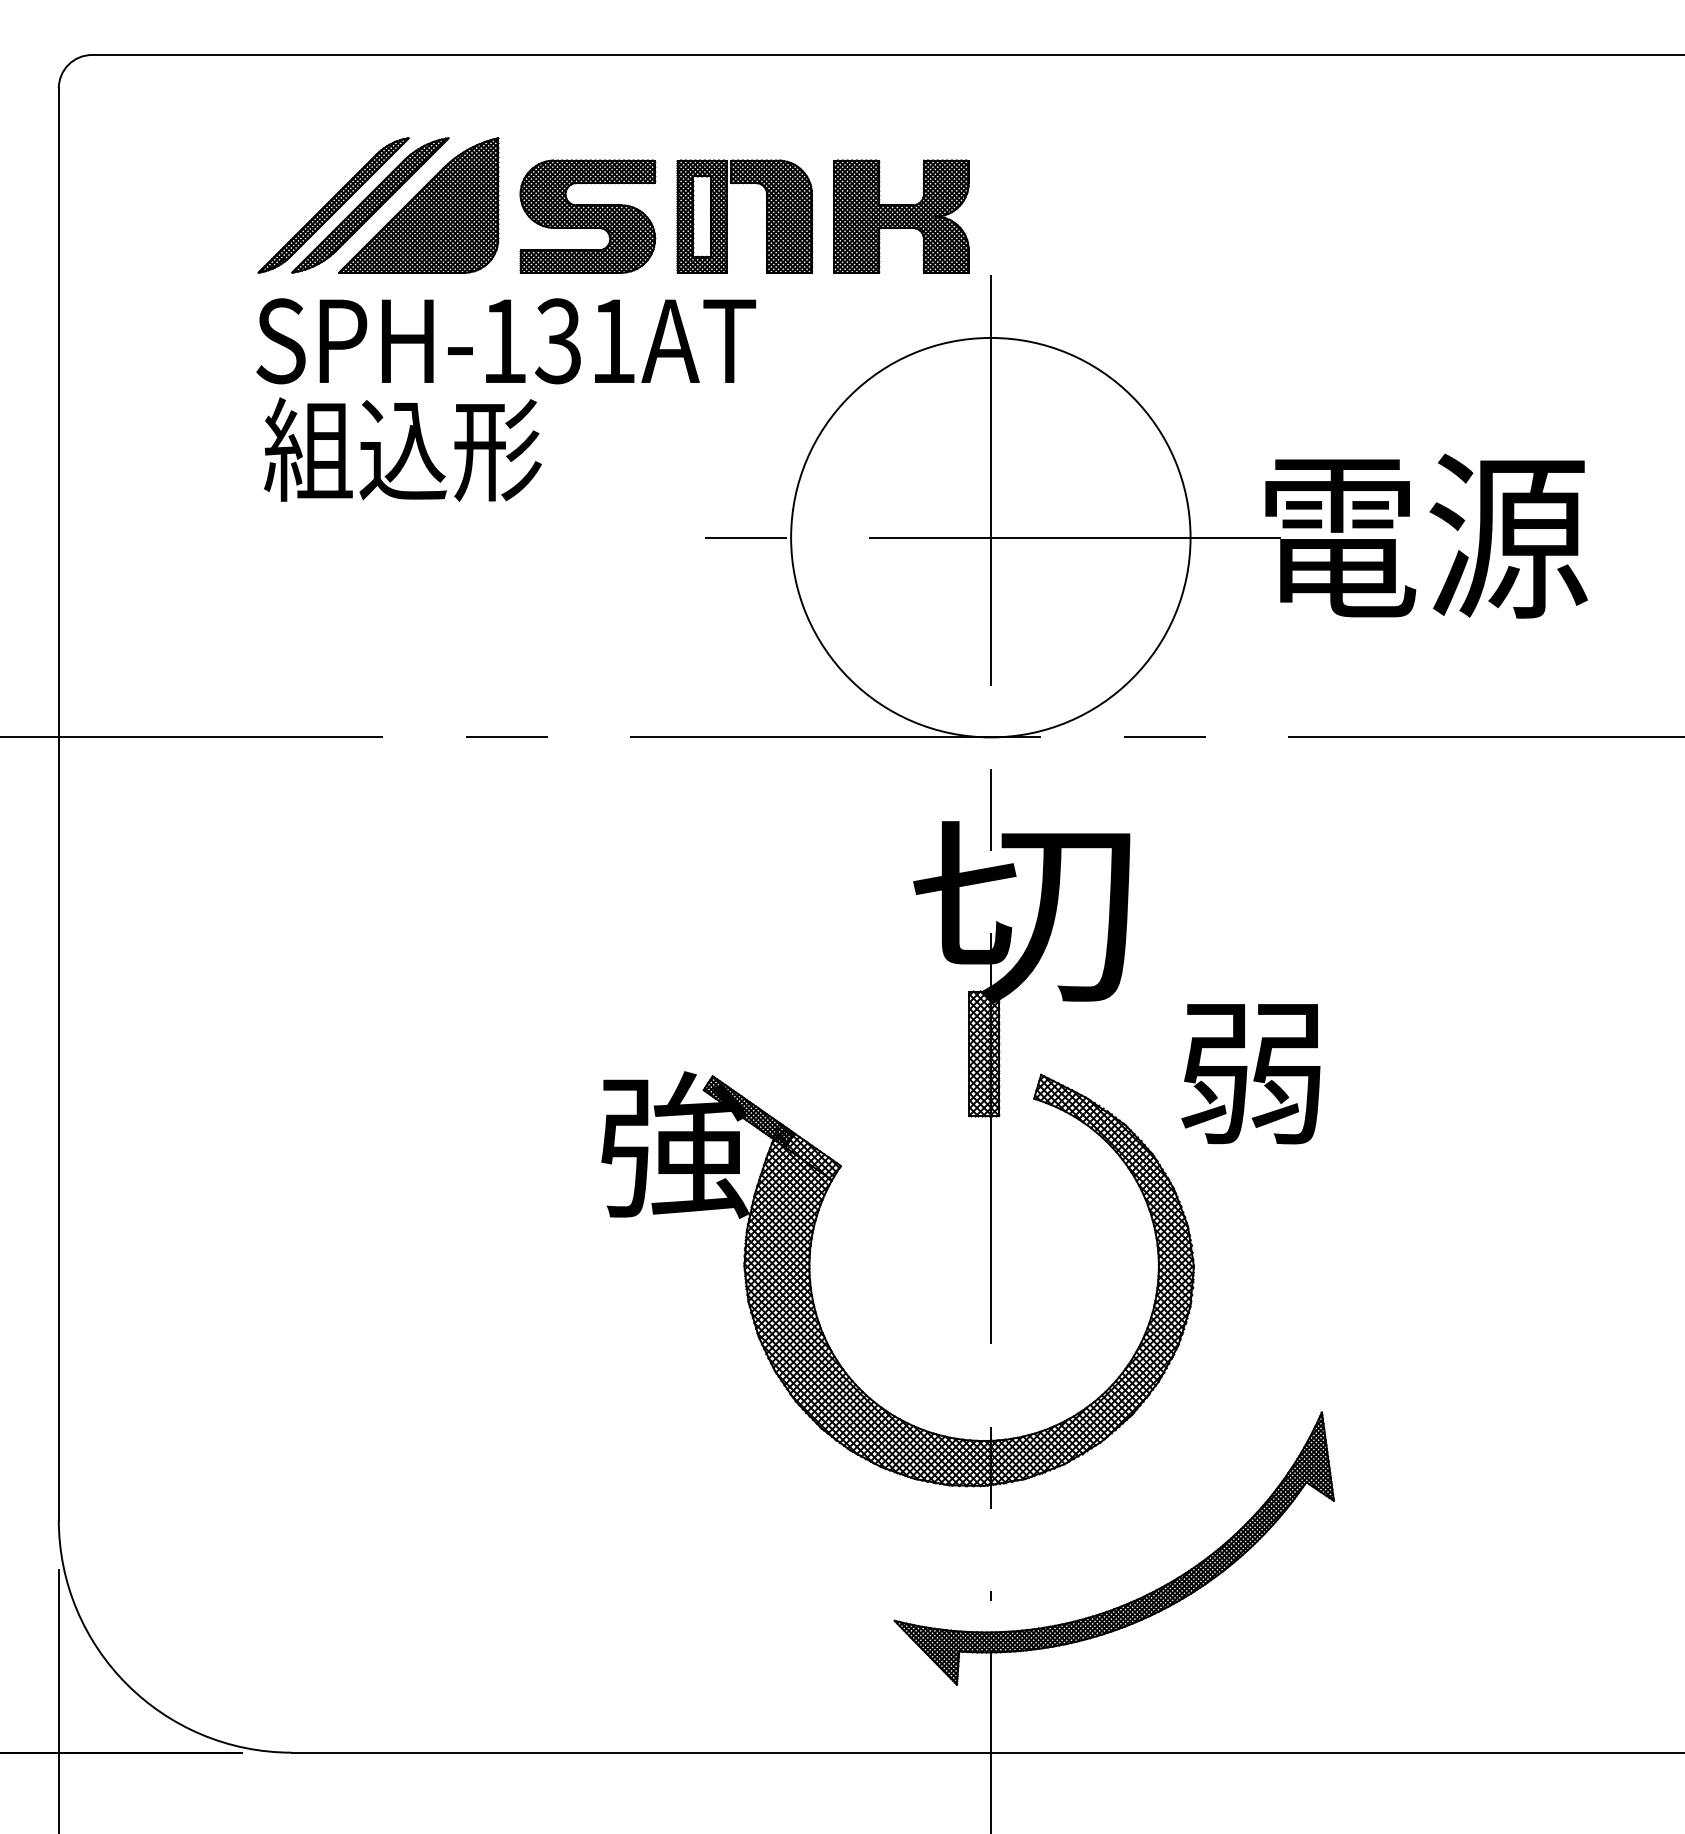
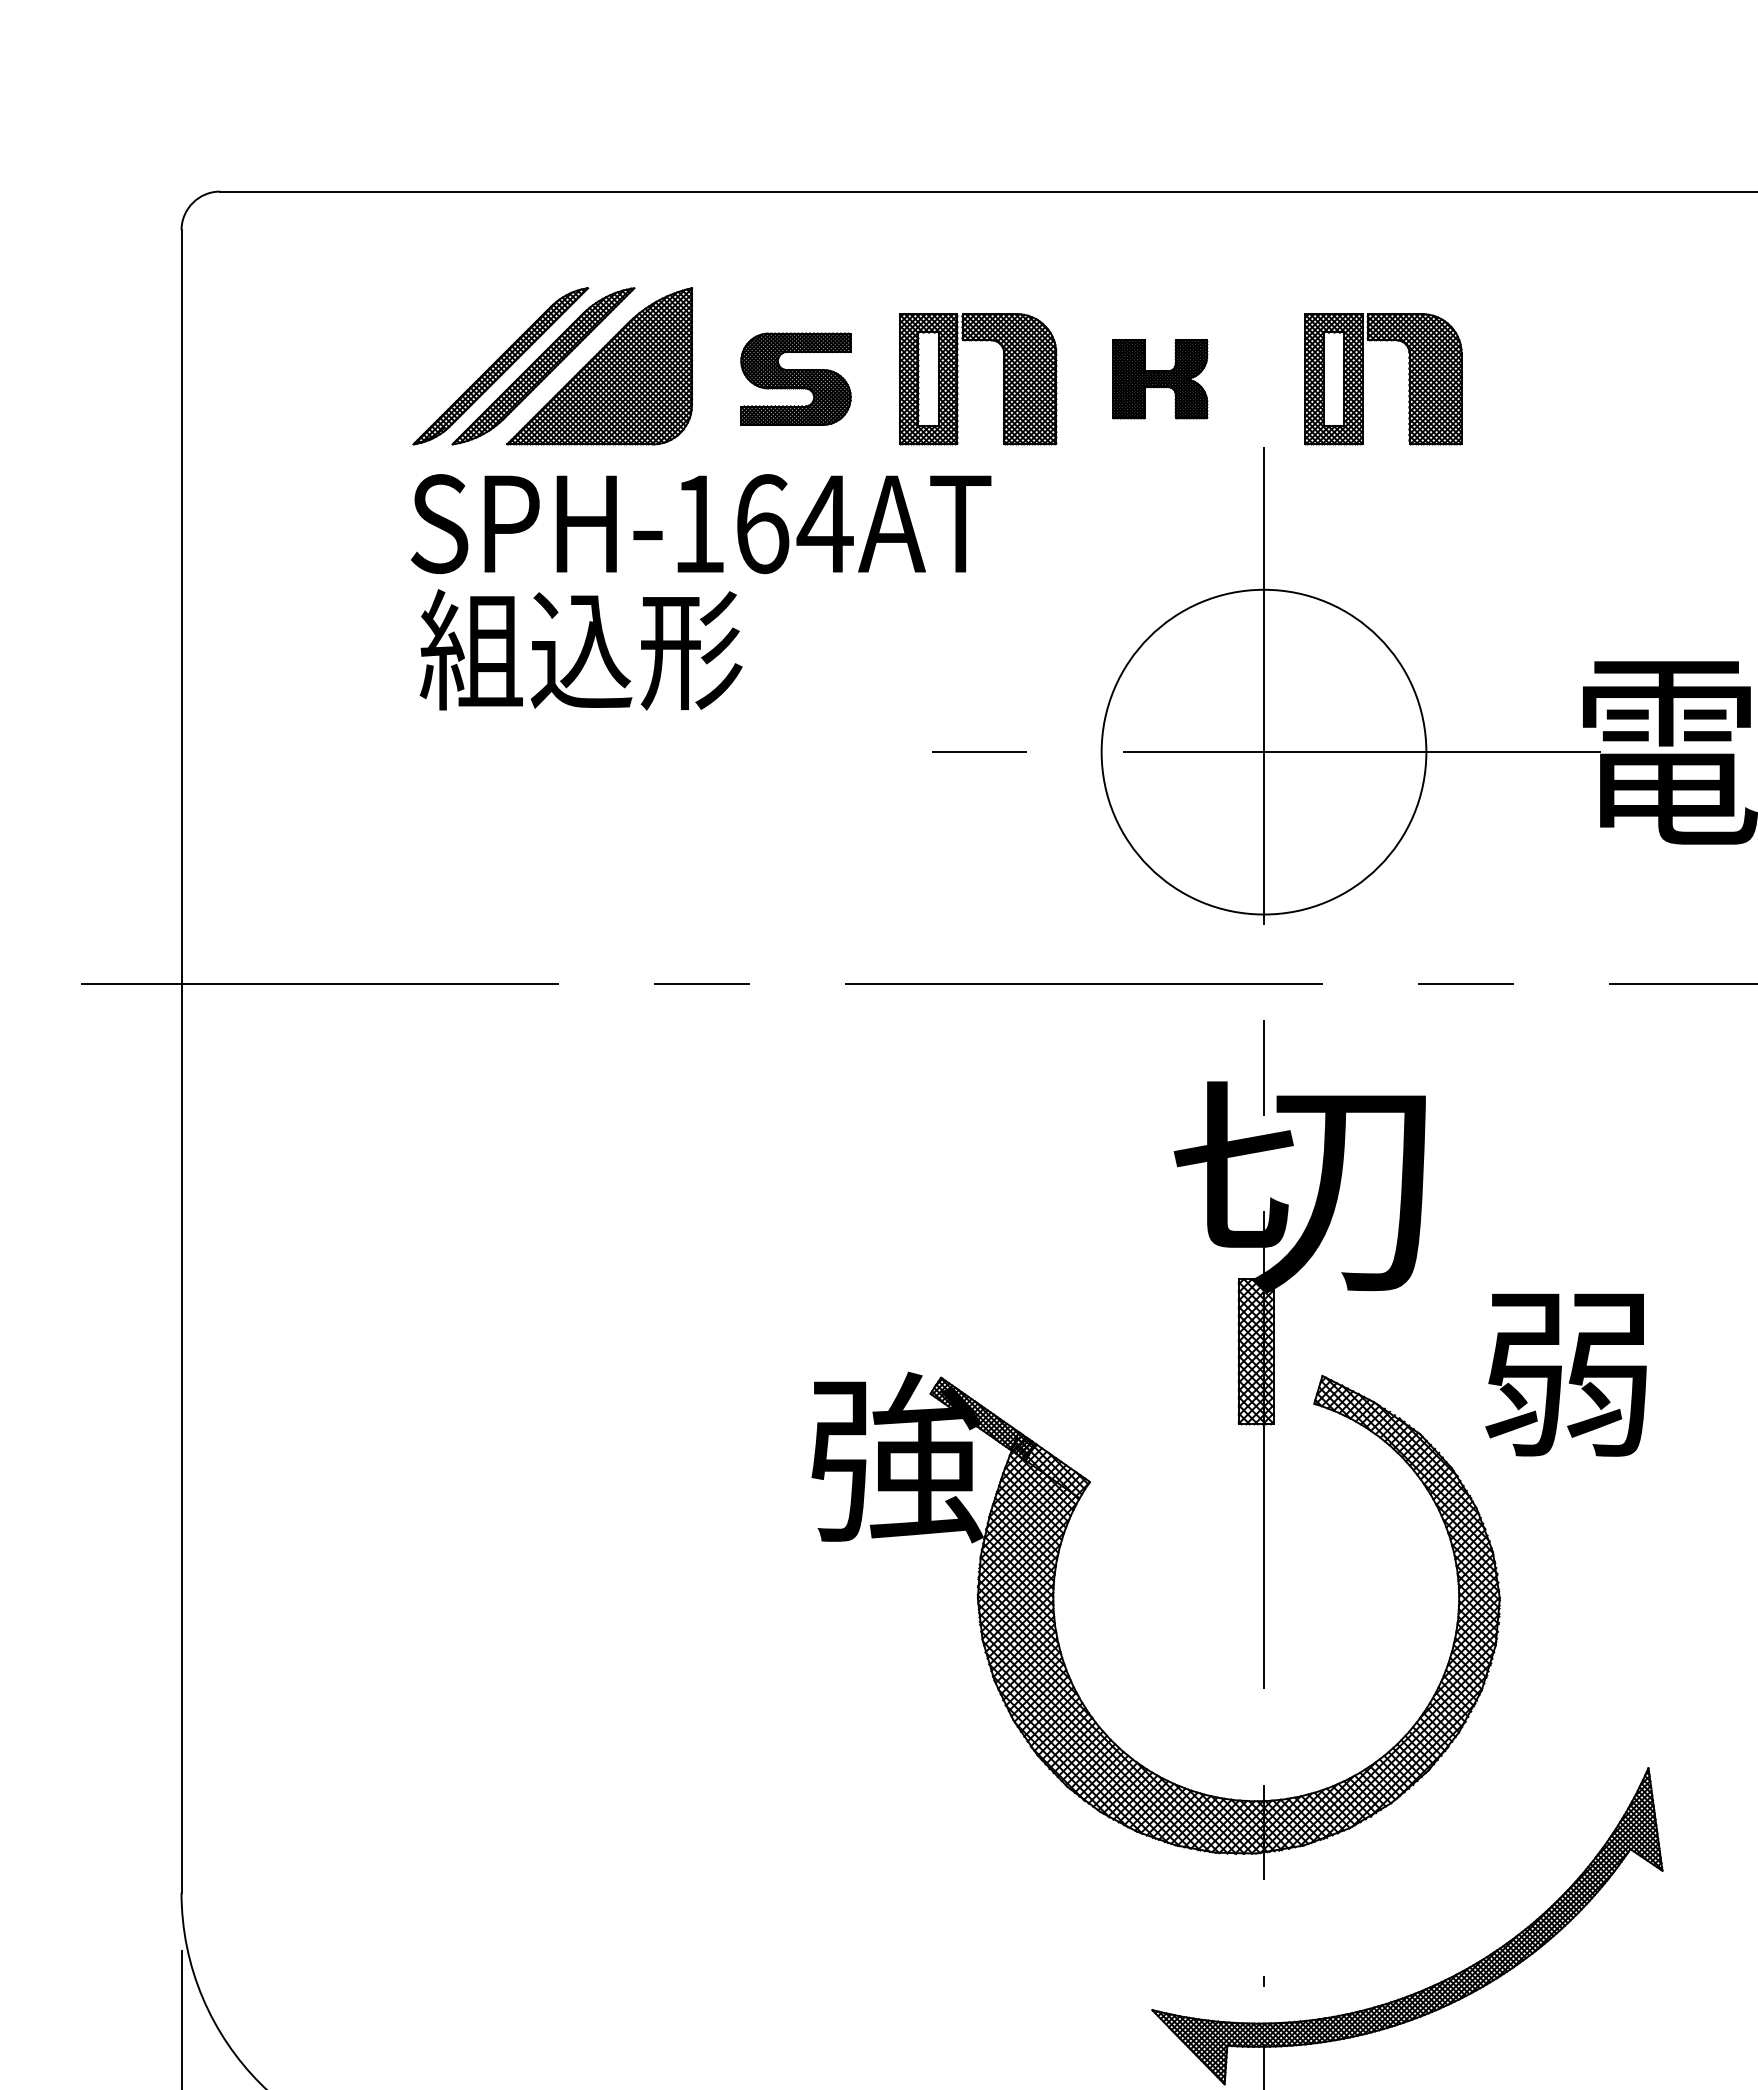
part: (587, 216) -> (795, 379), size x0.7
part: (901, 216) -> (1160, 379), size x0.6
part: (1076, 216) -> (1363, 379), added
text: (586, 341) -> (794, 524), SPH-131AT -> SPH-164AT
circle: (990, 537) -> (1263, 751), size x0.7

